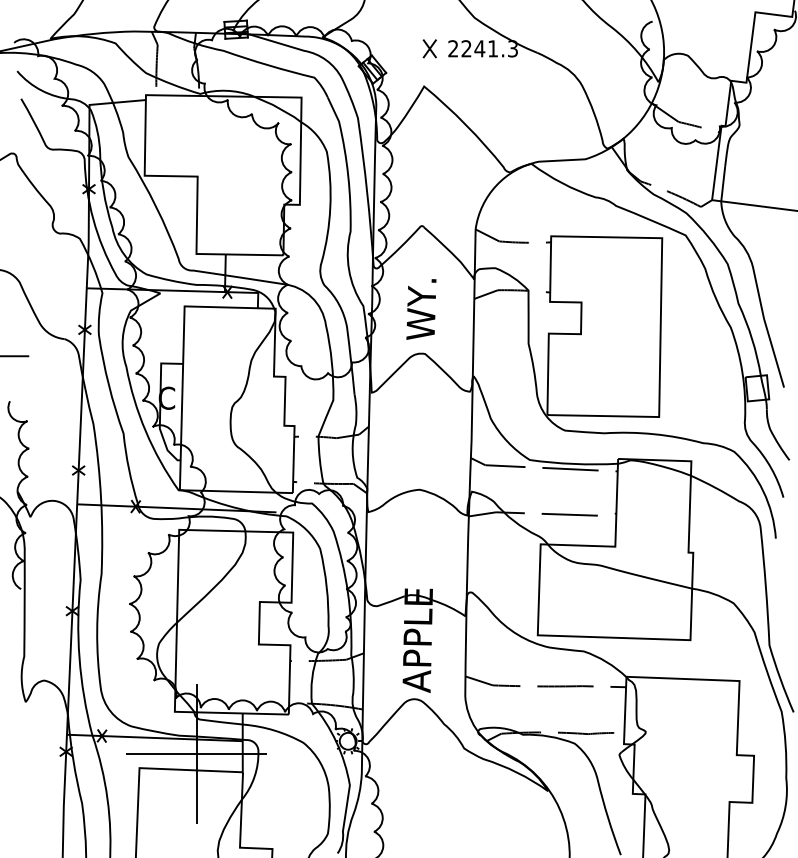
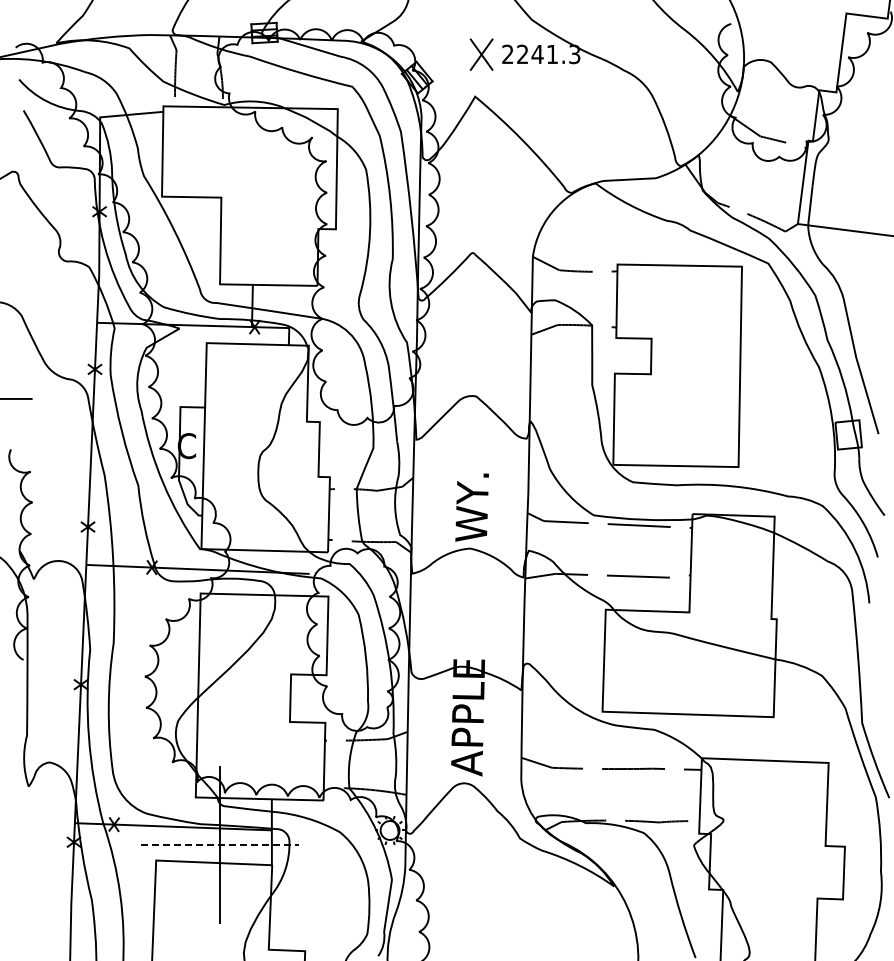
part: (429, 47) -> (481, 53), size x1.6
text: (420, 309) -> (471, 507), moved
line: (196, 753) -> (220, 844), solid -> dashed

